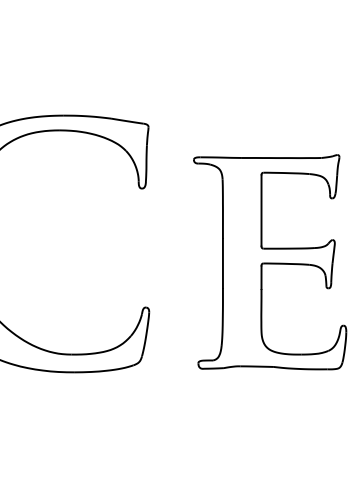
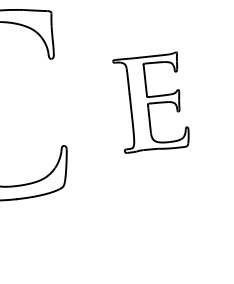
part: (270, 262) -> (151, 102), size x0.6

